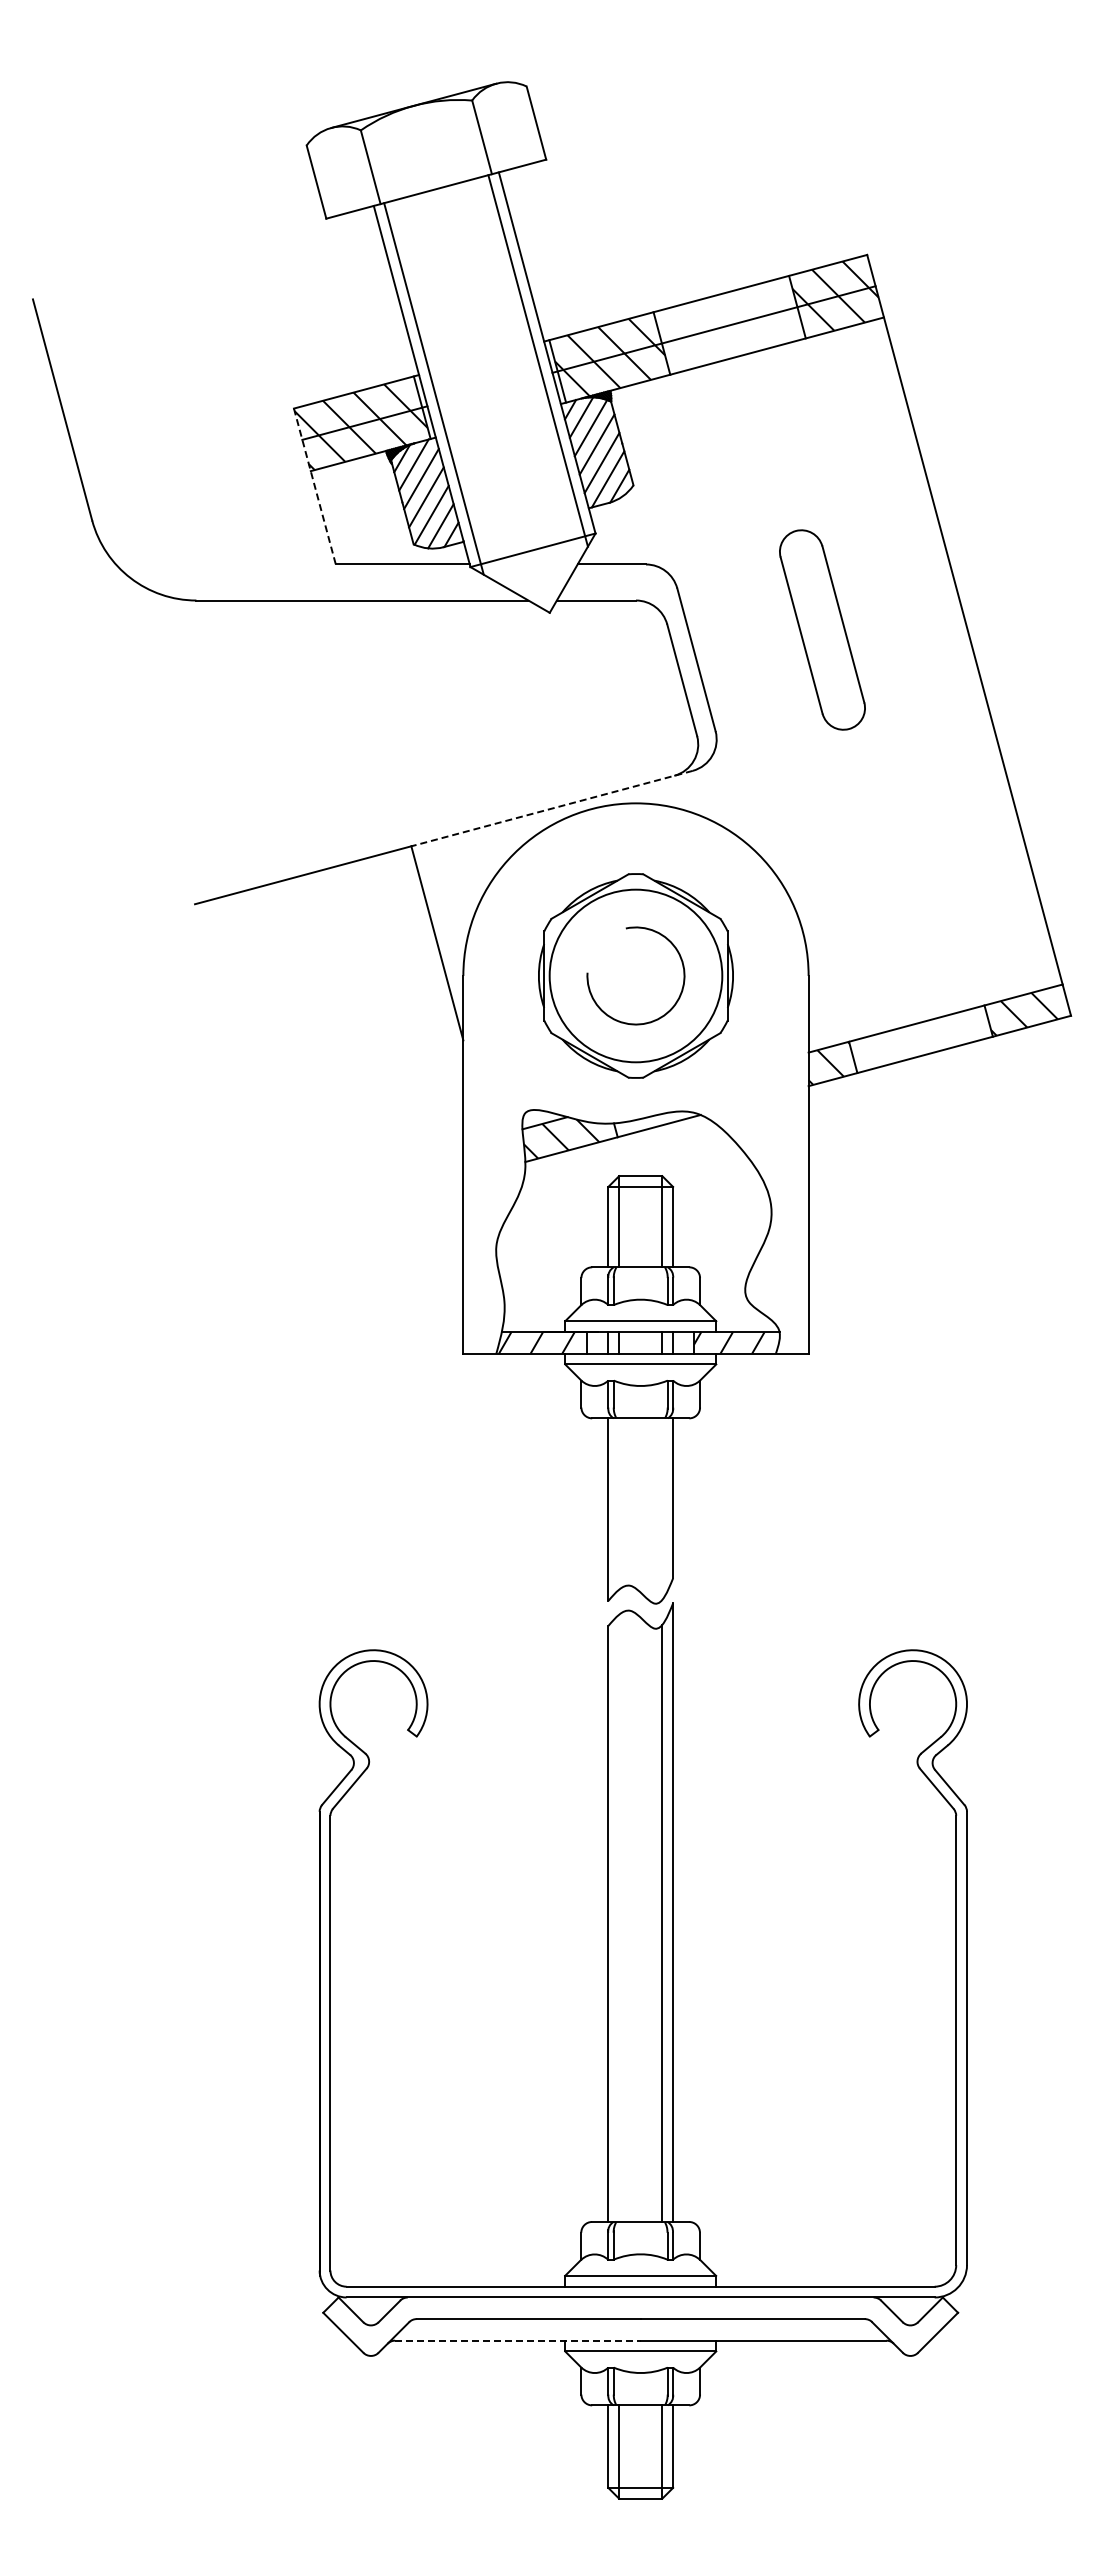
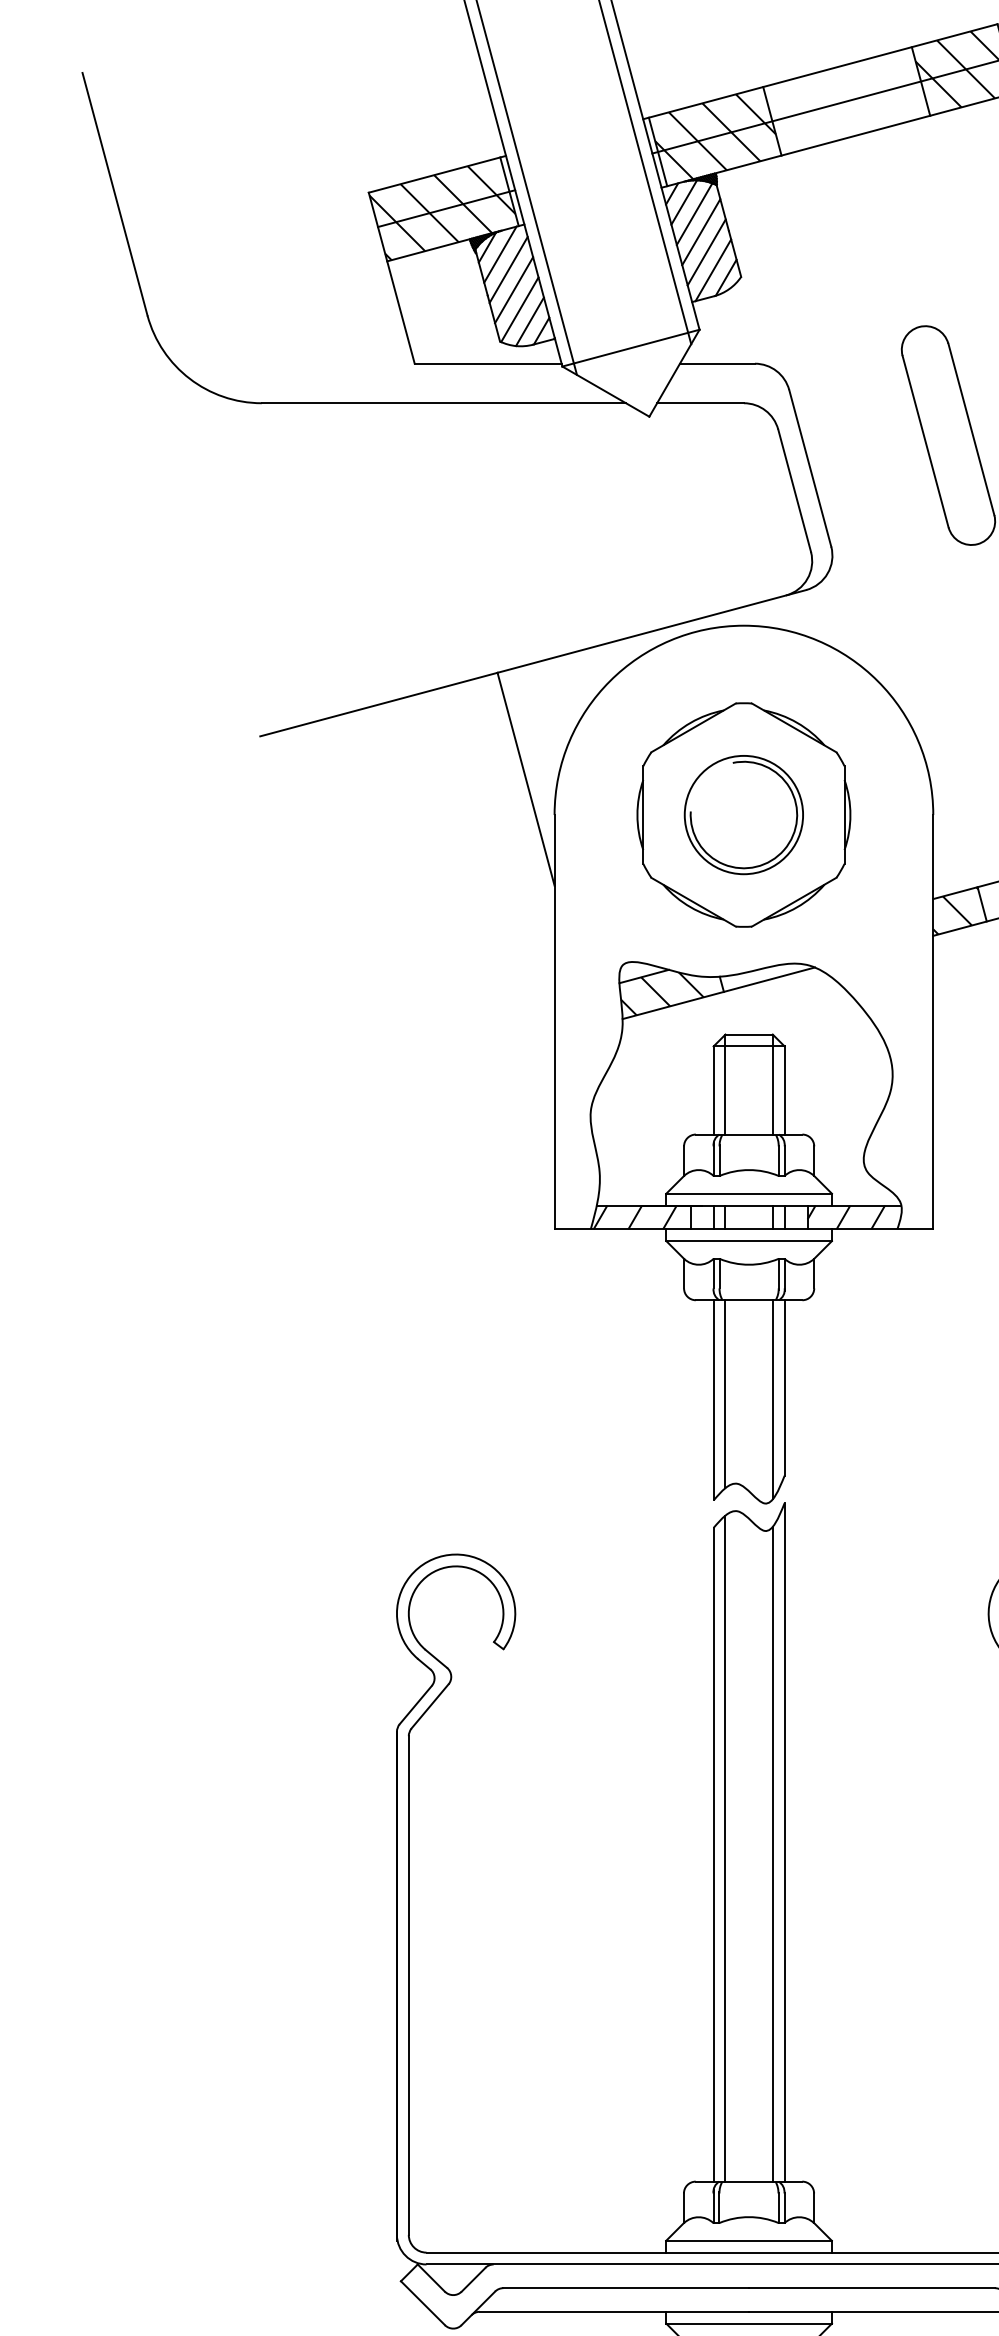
line: (314, 486) -> (391, 278), dashed -> solid
line: (552, 808) -> (652, 631), dashed -> solid
circle: (635, 975) -> (743, 814), size x0.62
line: (619, 1503) -> (725, 1393), added
line: (662, 1508) -> (773, 1399), added
line: (619, 1917) -> (725, 1847), added
line: (517, 2340) -> (613, 2311), dashed -> solid

